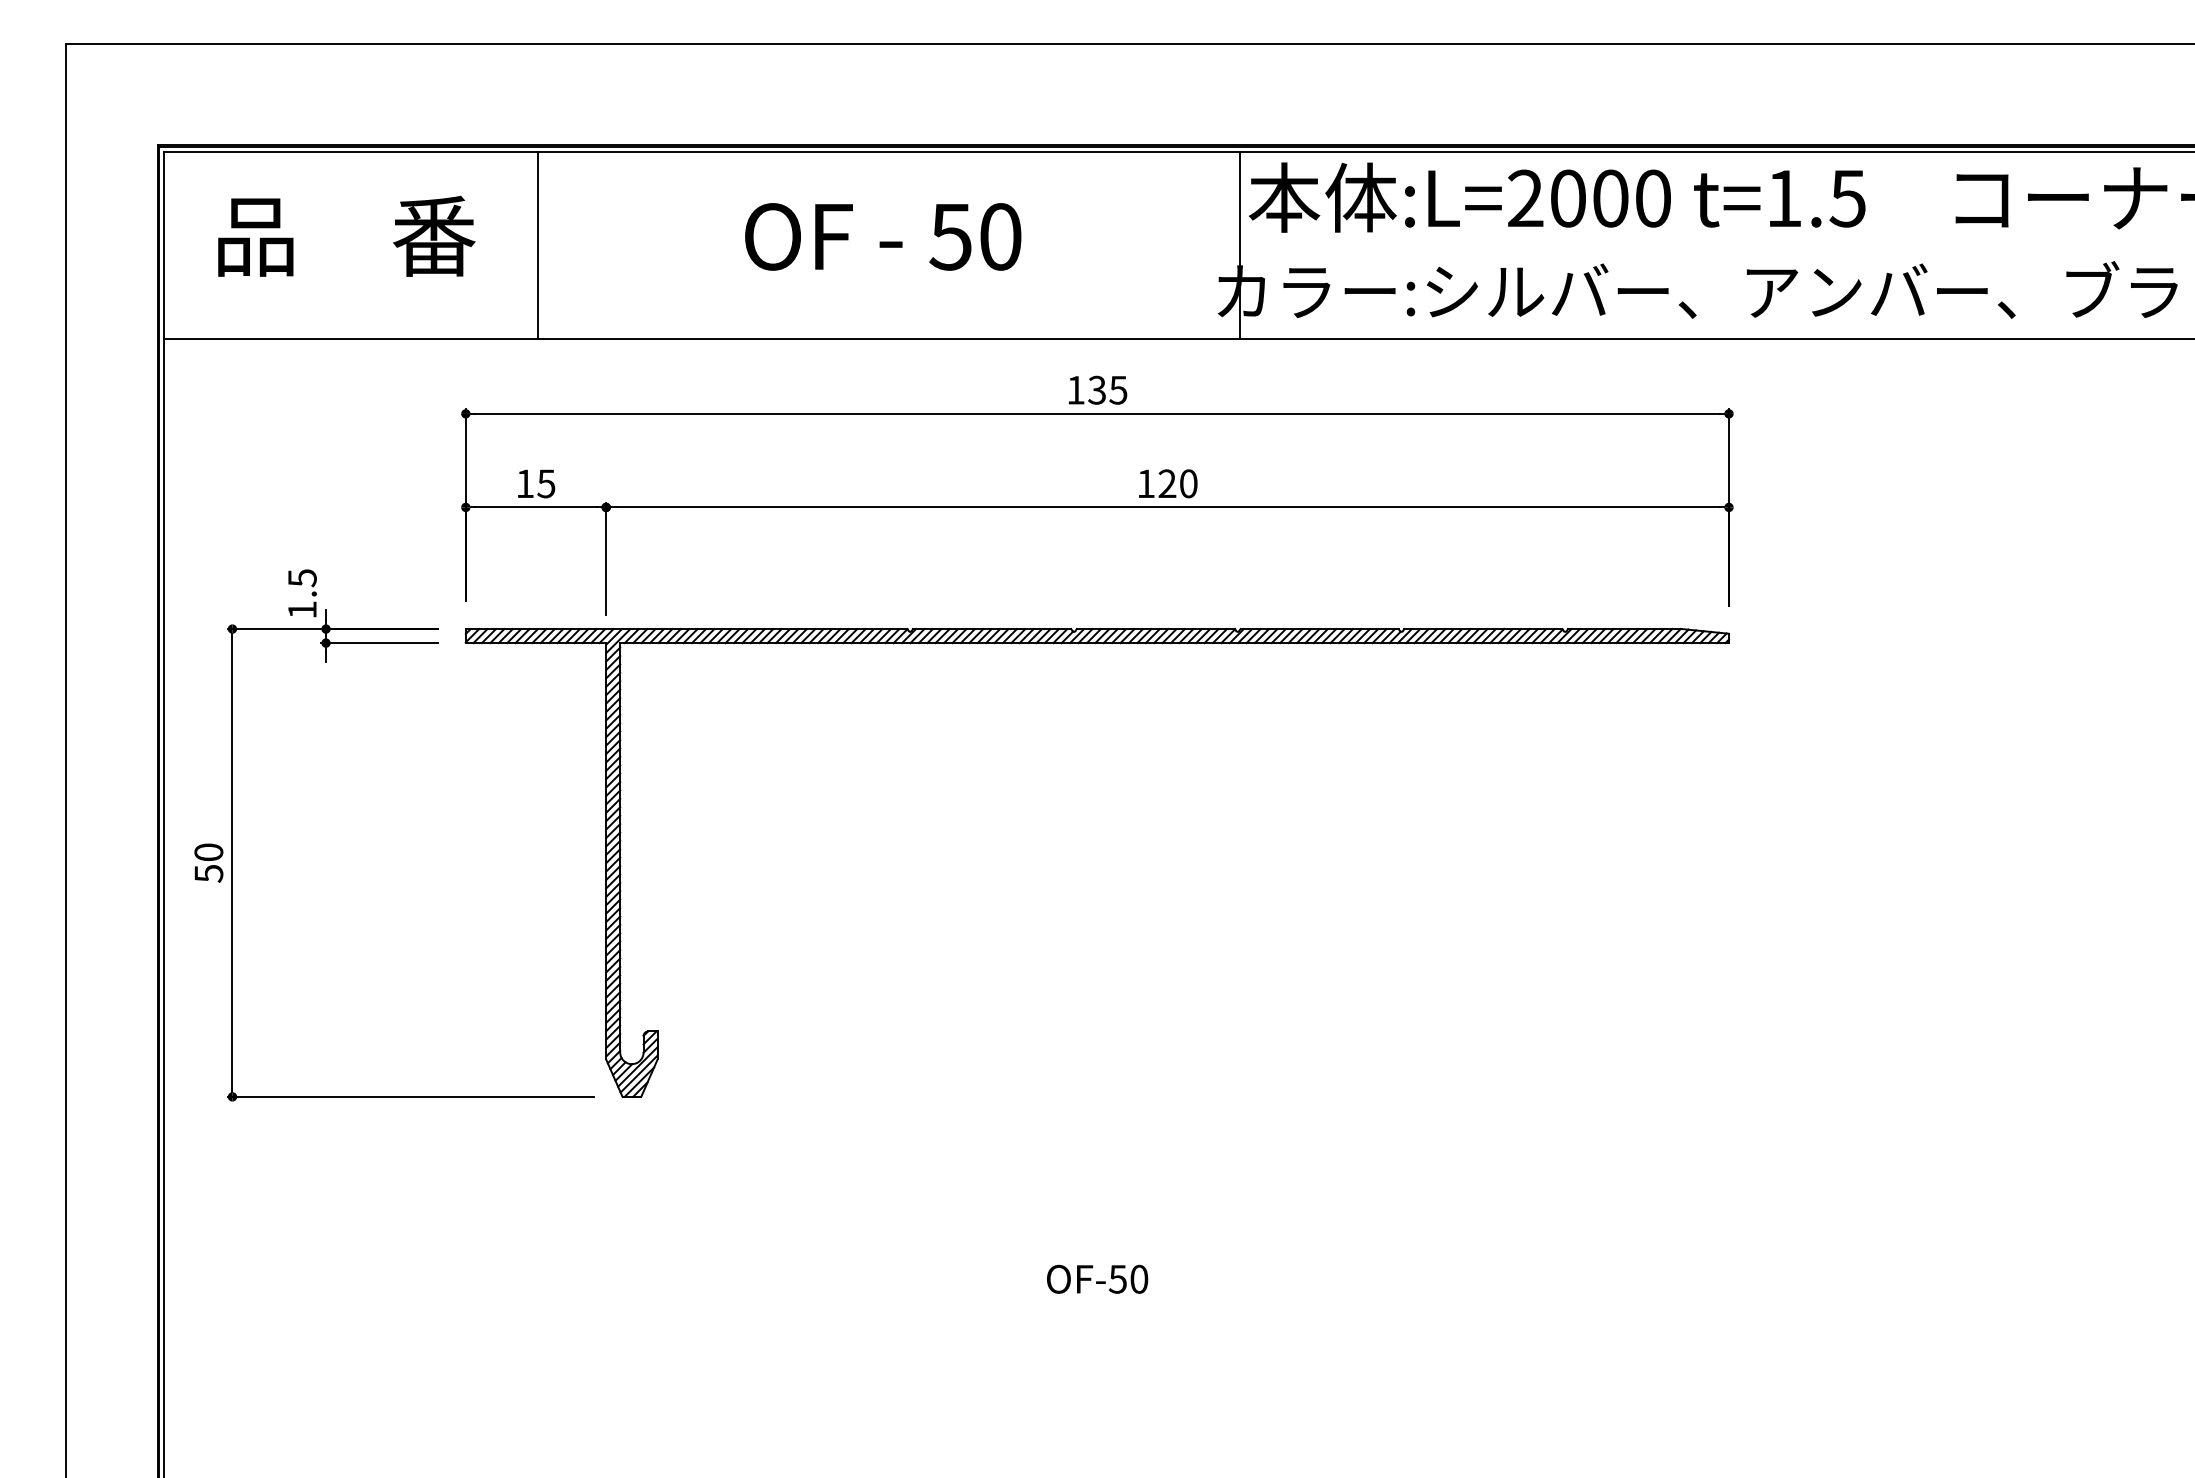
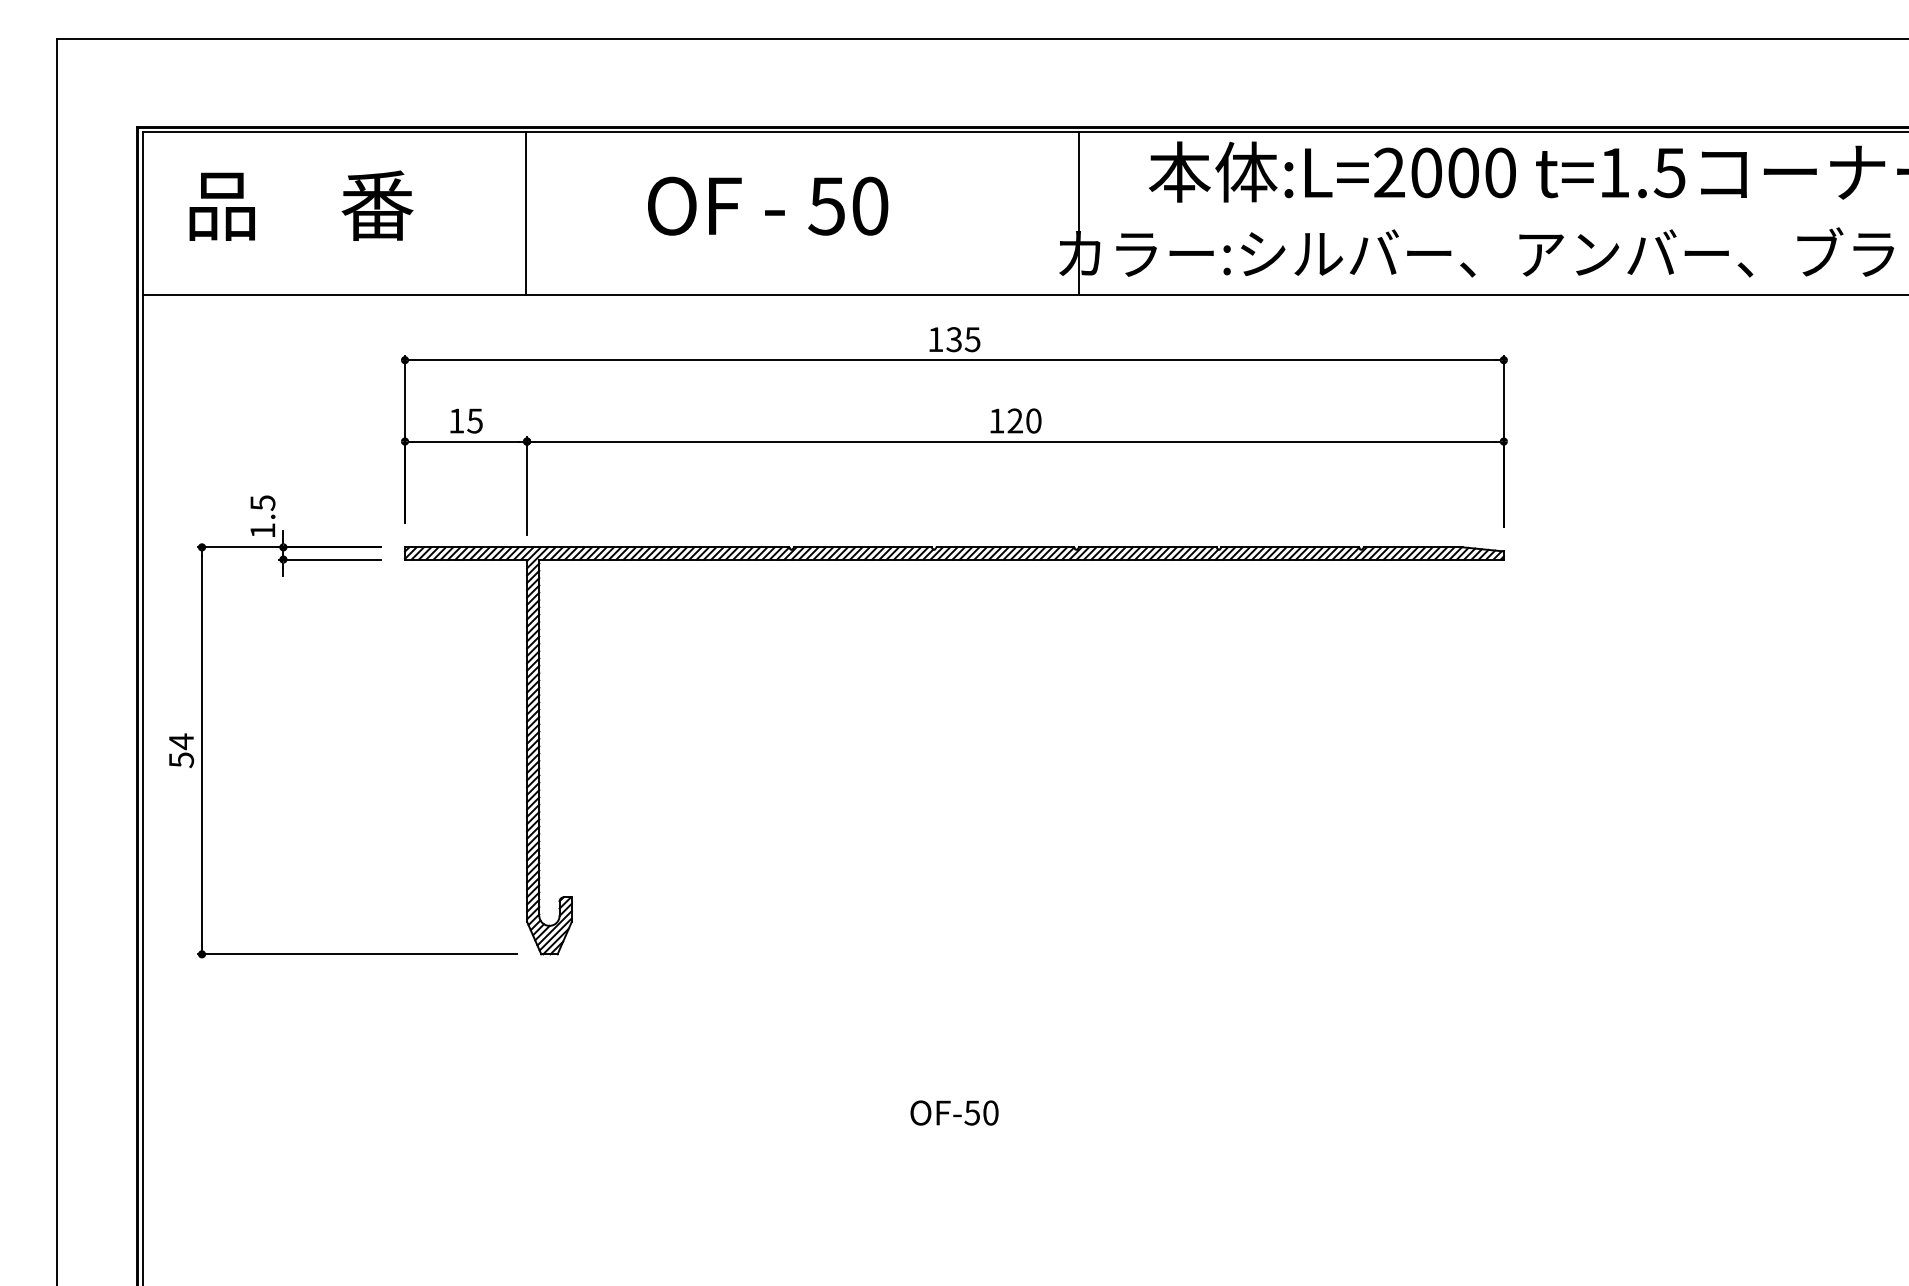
text: (1557, 197) -> (1417, 171), moved
line: (538, 245) -> (525, 213), moved
text: (208, 852) -> (181, 741), 50 -> 54

